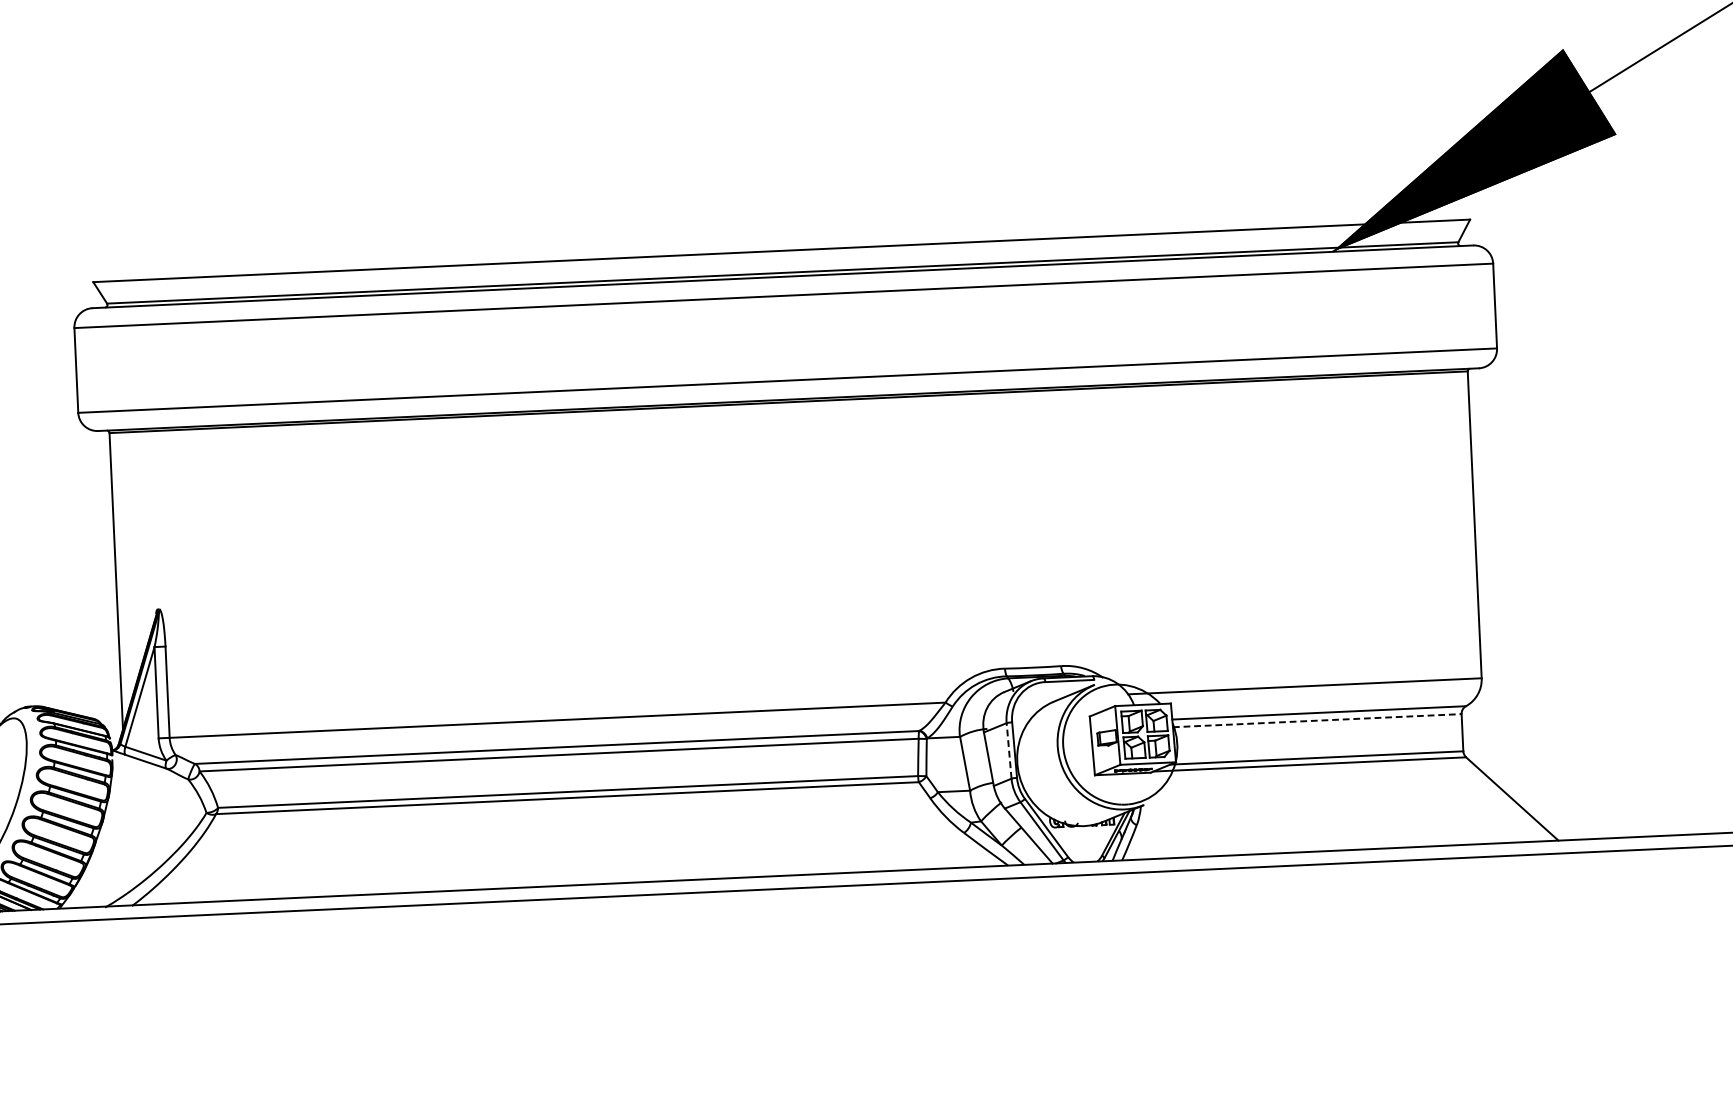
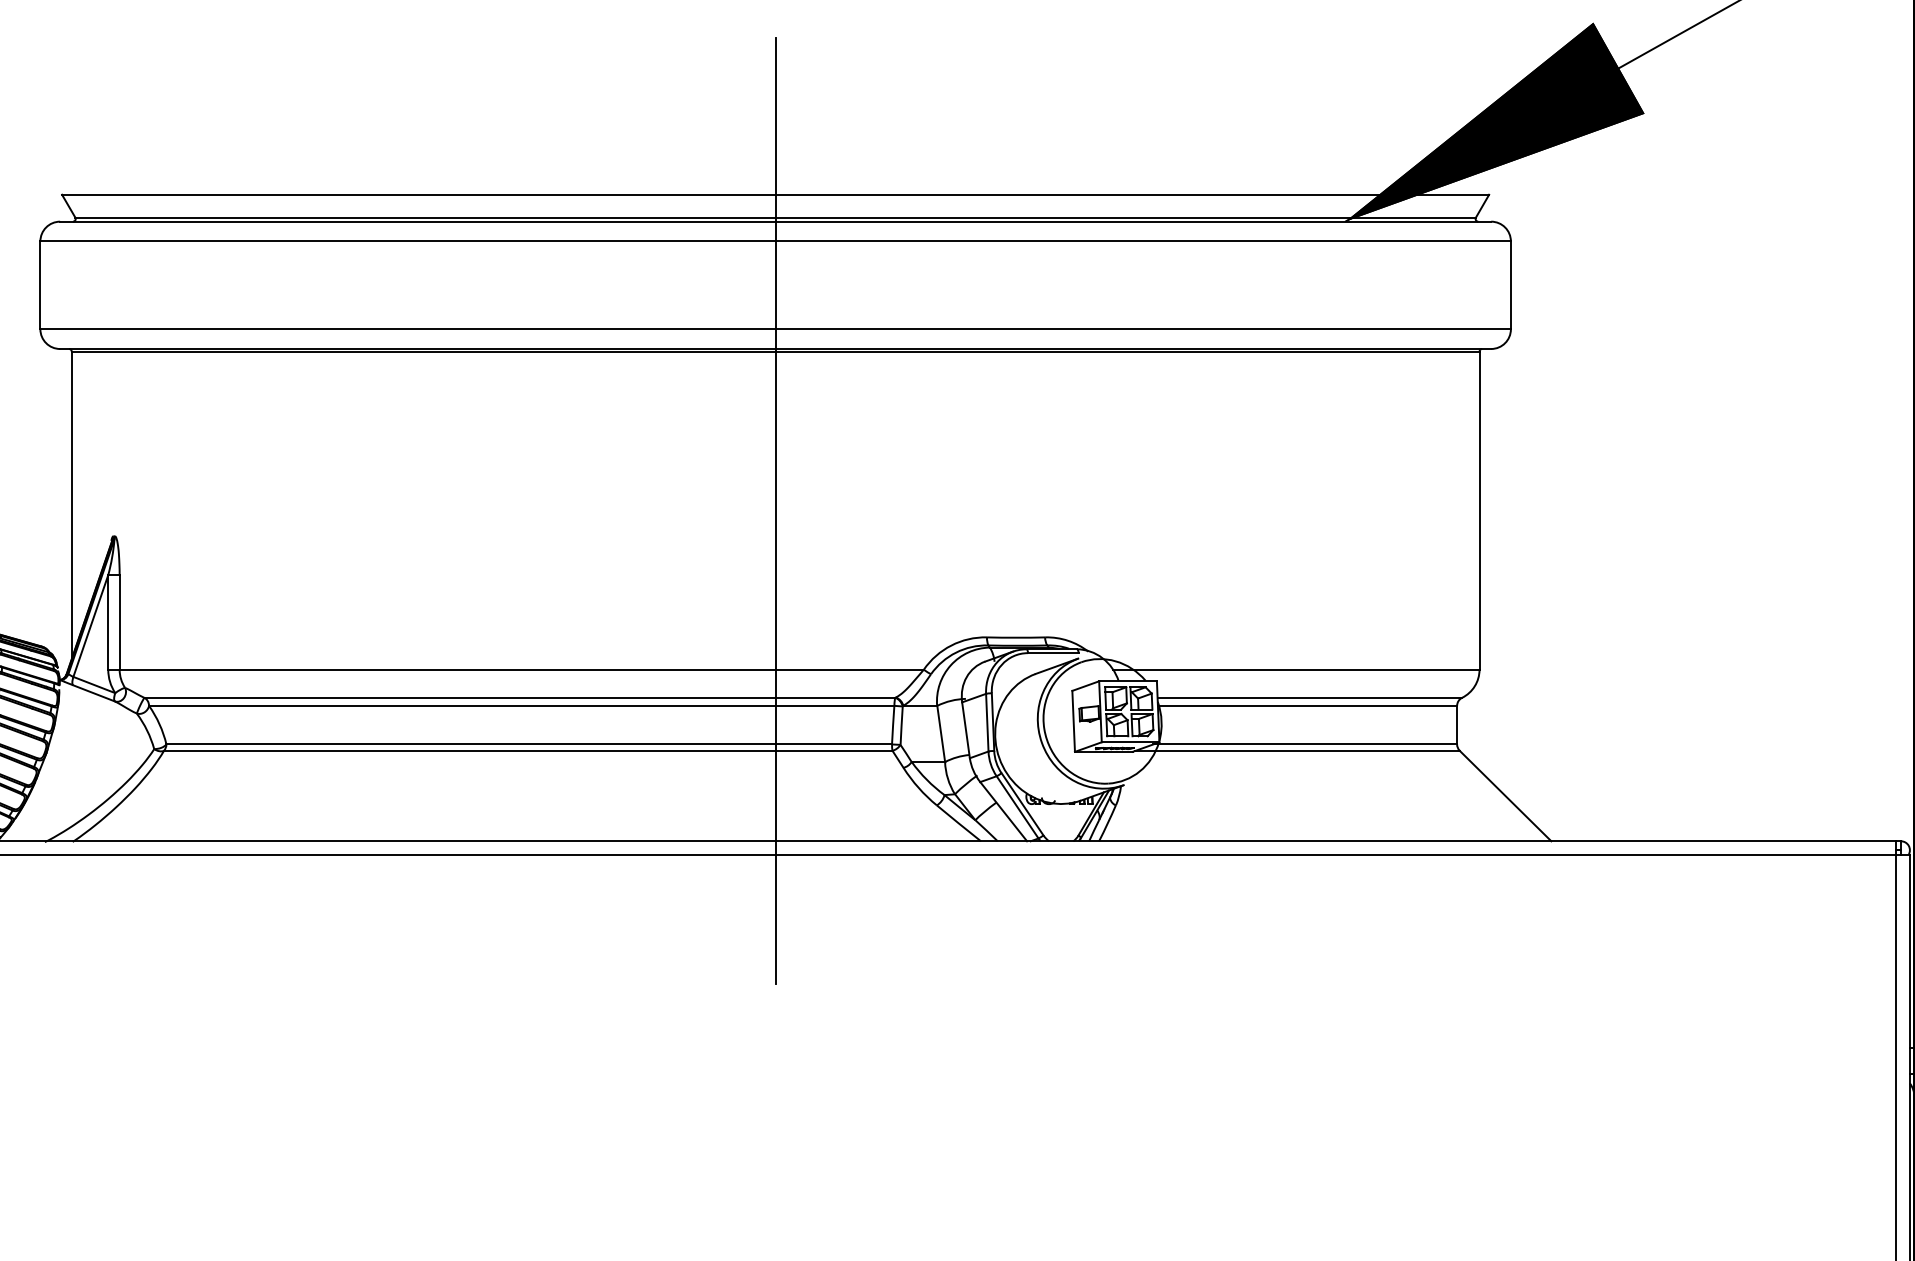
line: (795, 555) -> (775, 510), added
line: (1317, 720) -> (1307, 705), dashed -> solid
line: (1009, 750) -> (987, 722), dashed -> solid

